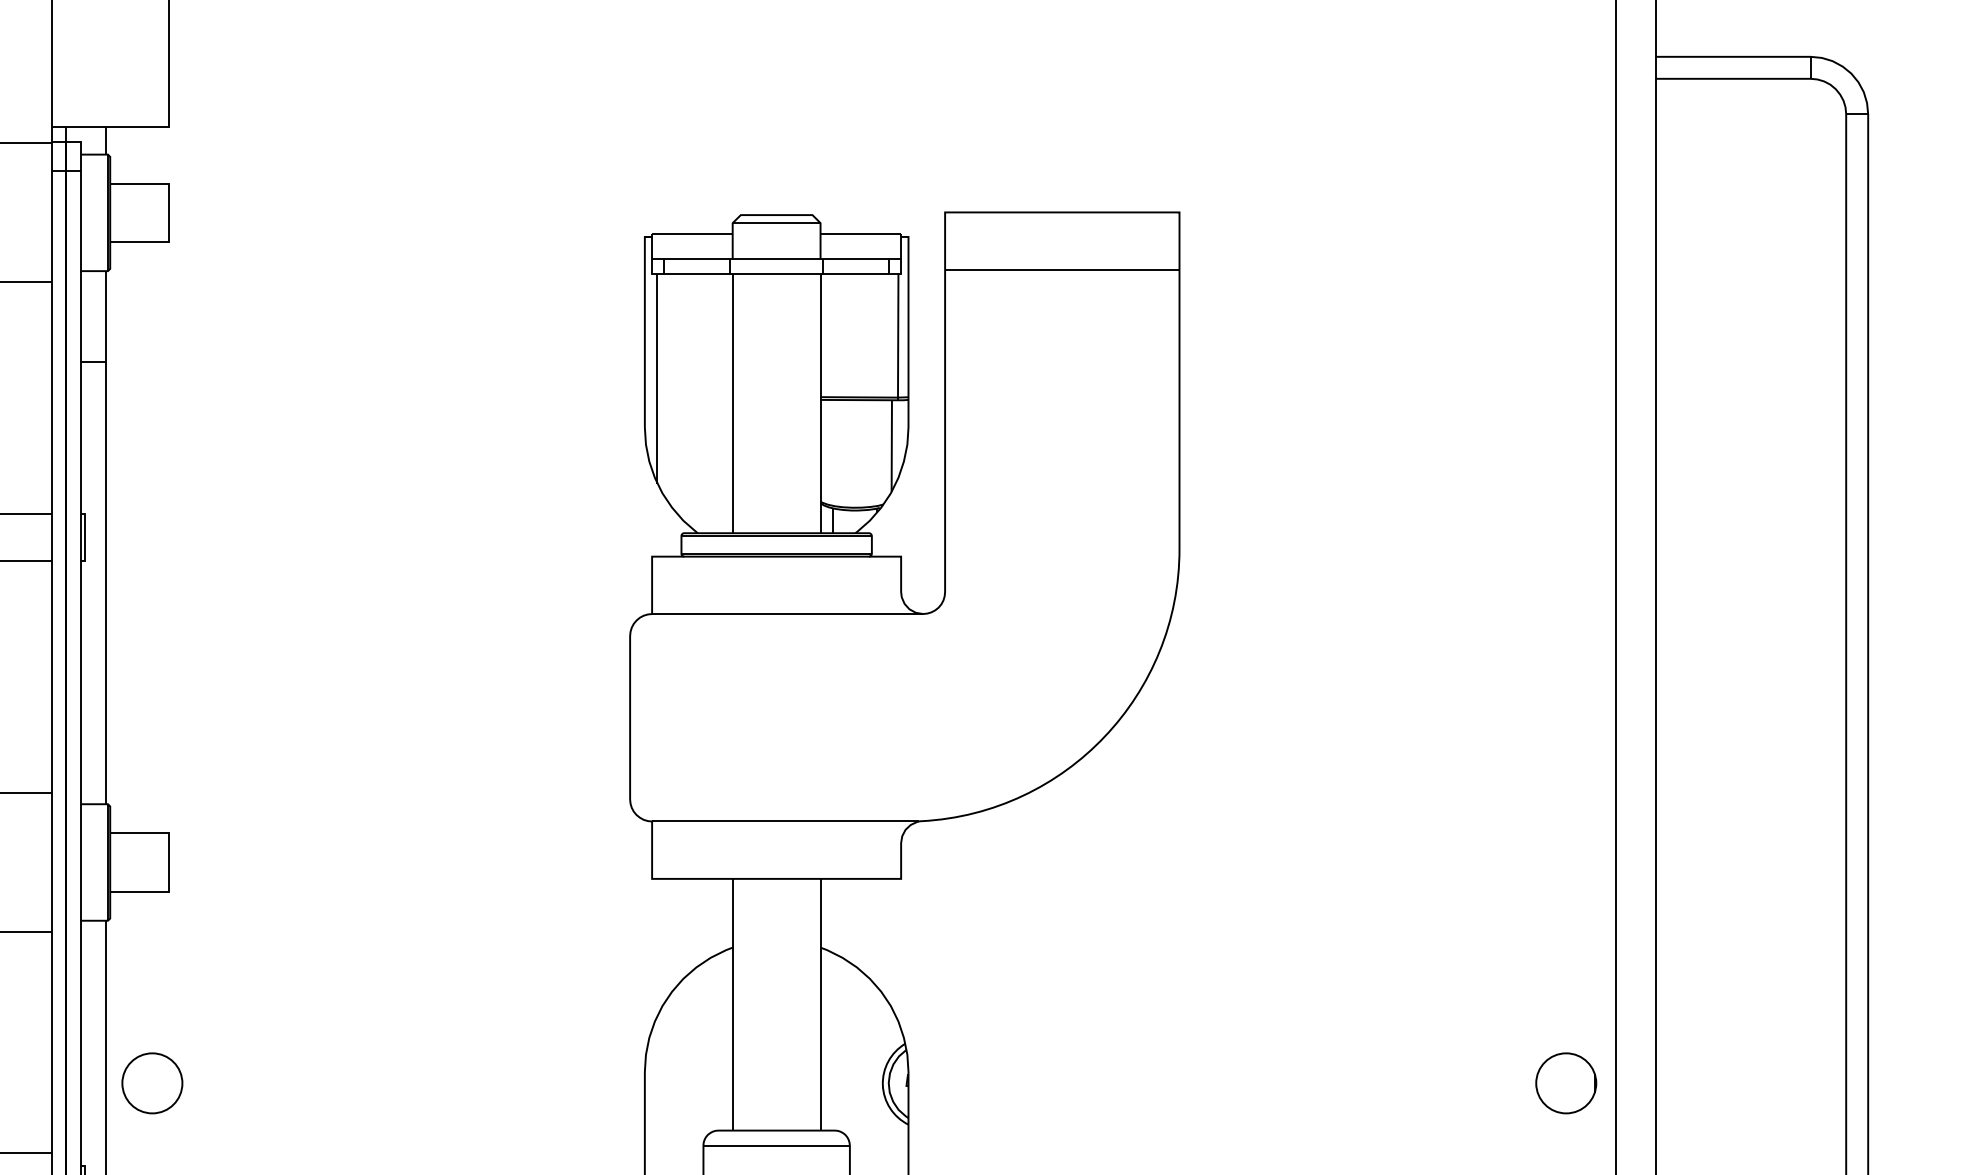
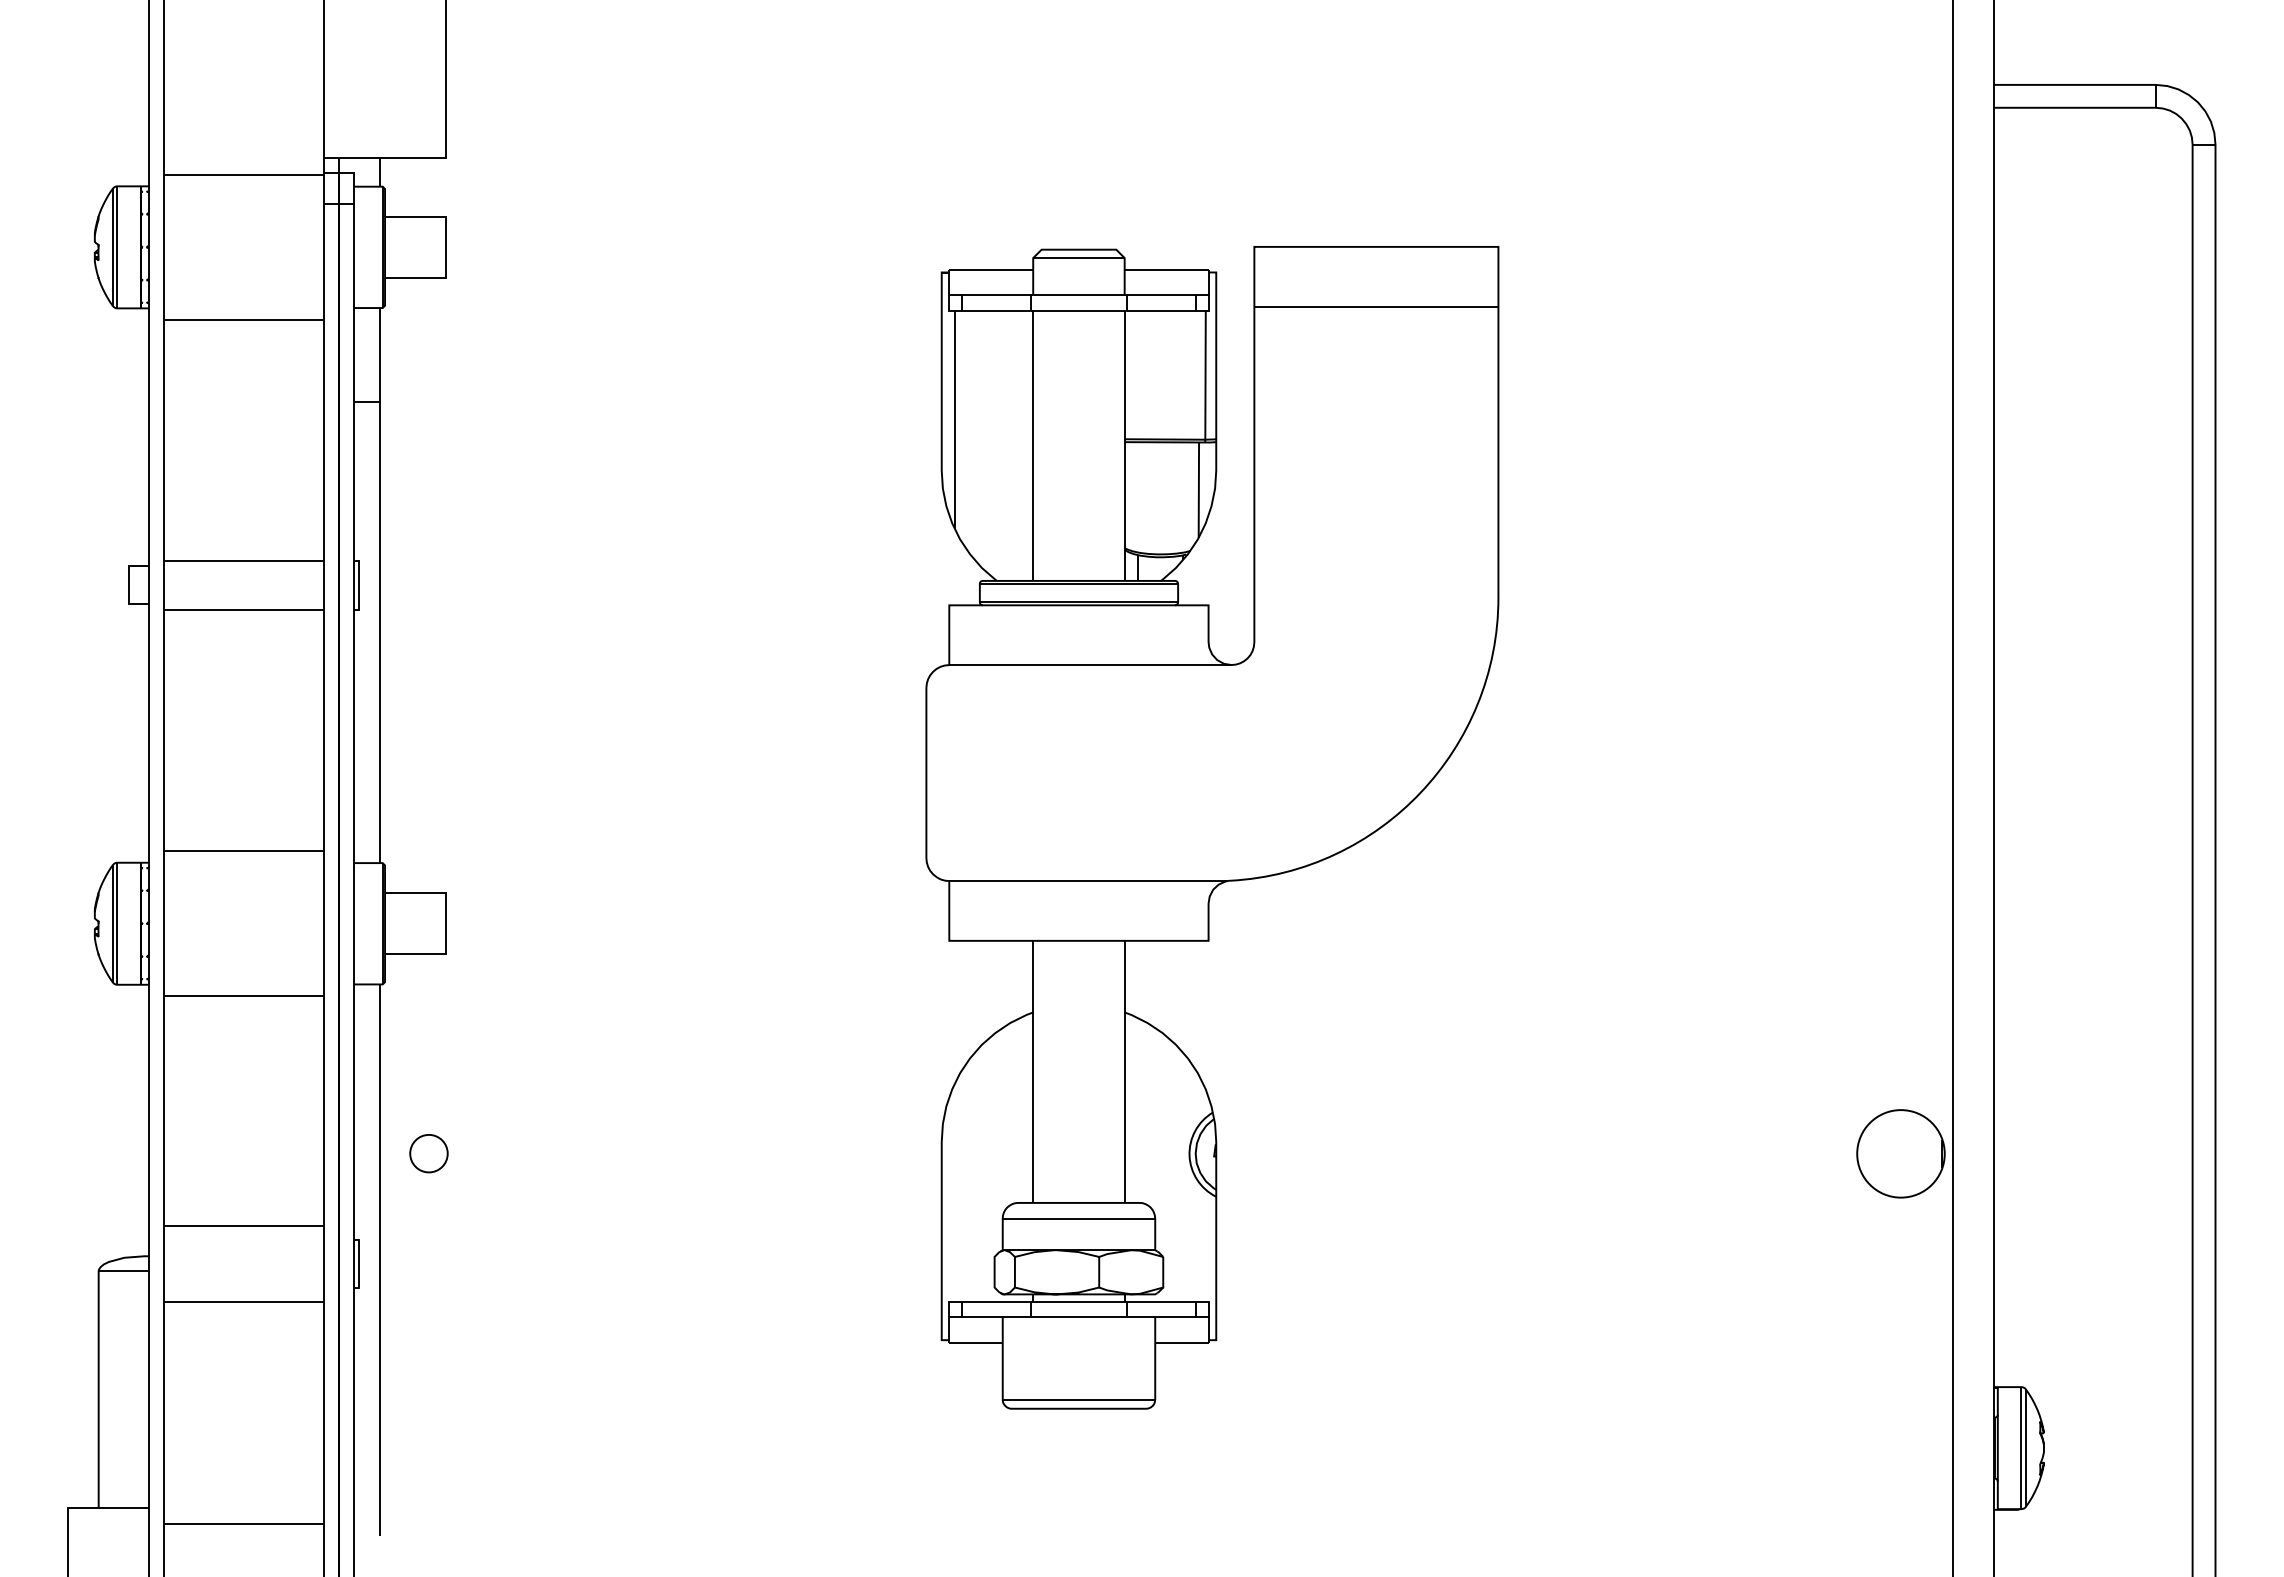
circle: (151, 1083) -> (428, 1153), size x0.6
circle: (1566, 1083) -> (1901, 1153), size x1.4

